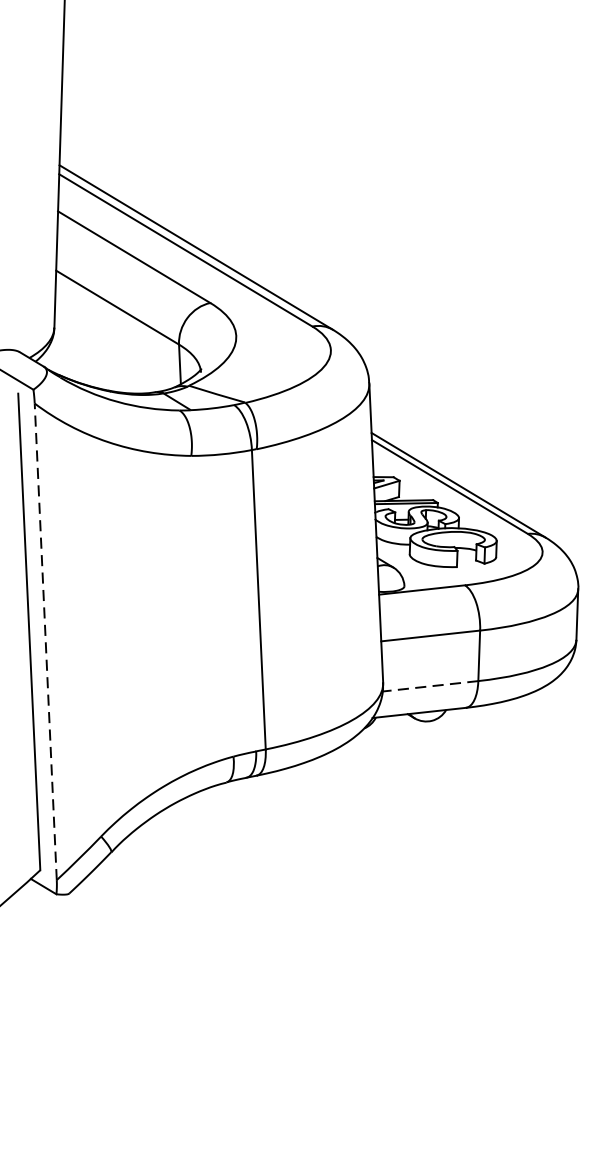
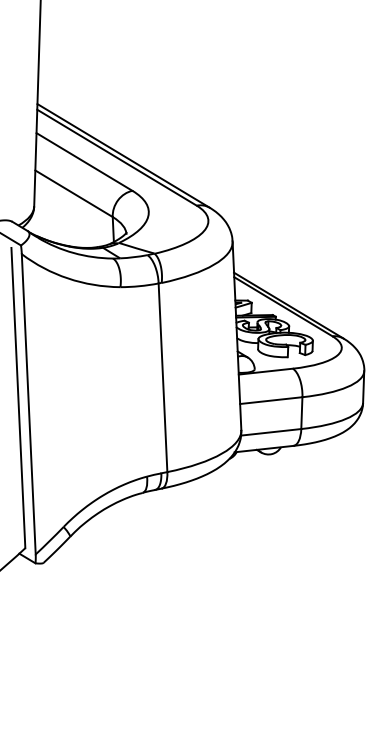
line: (45, 640) -> (28, 403), dashed -> solid
line: (429, 686) -> (270, 432), dashed -> solid

